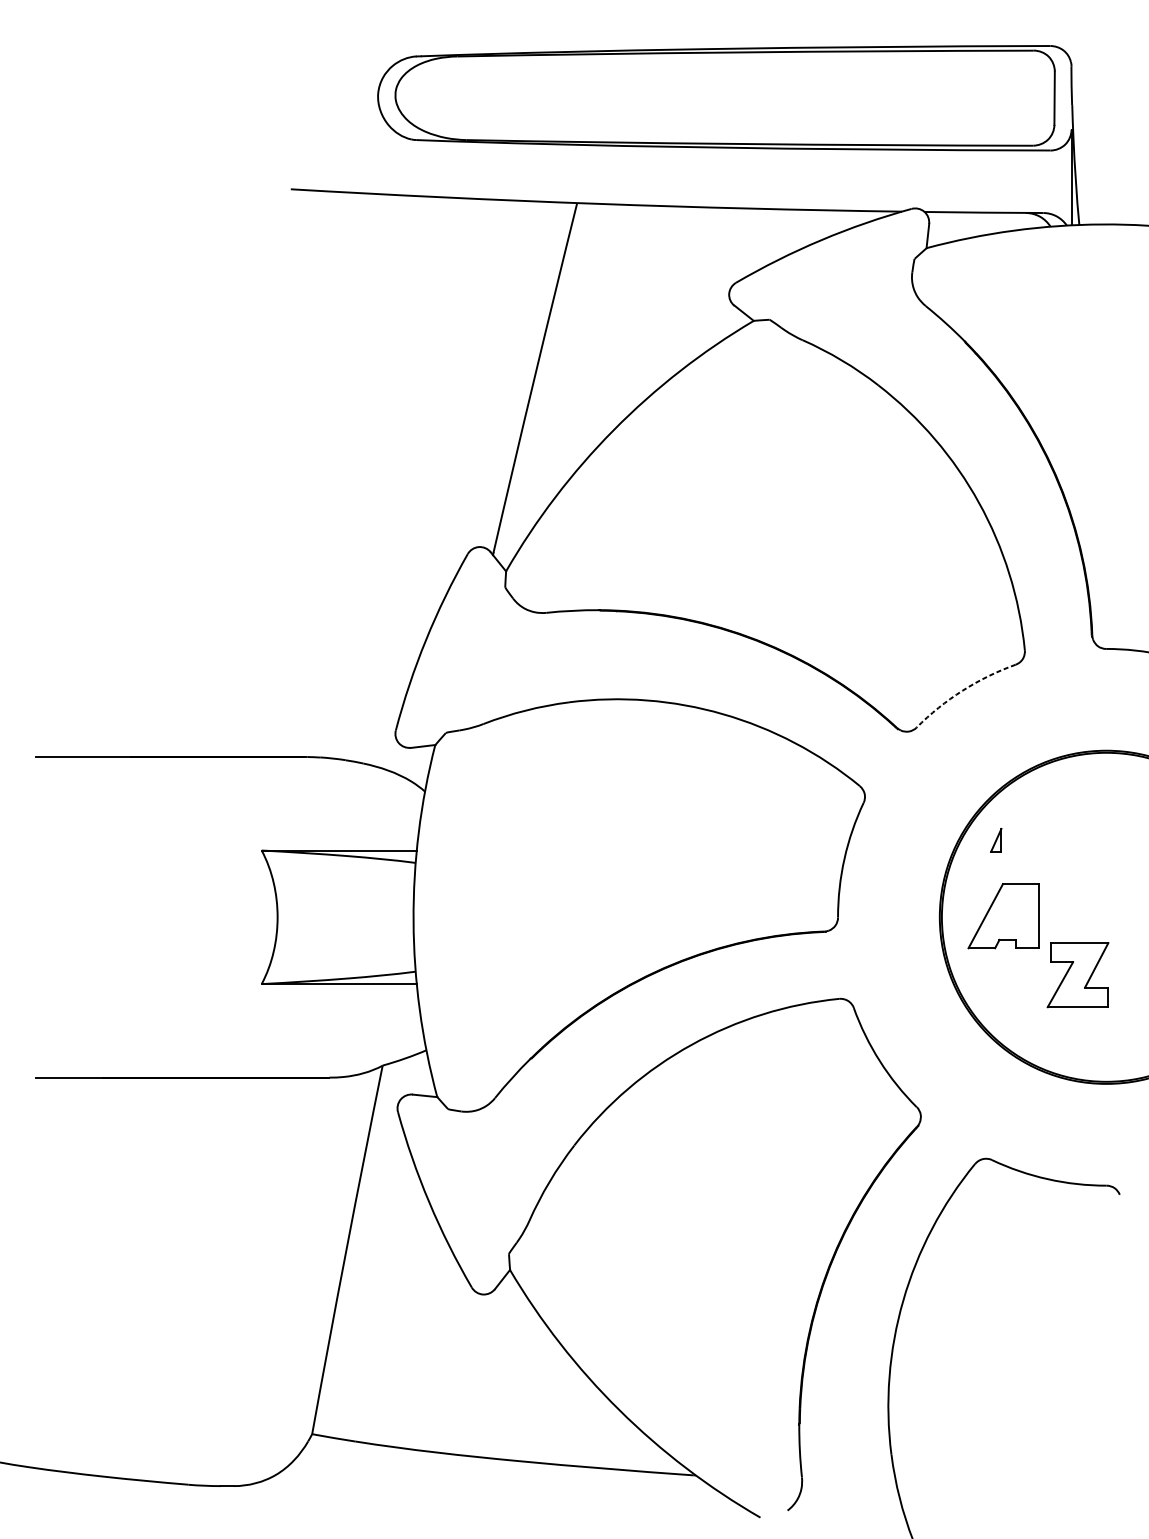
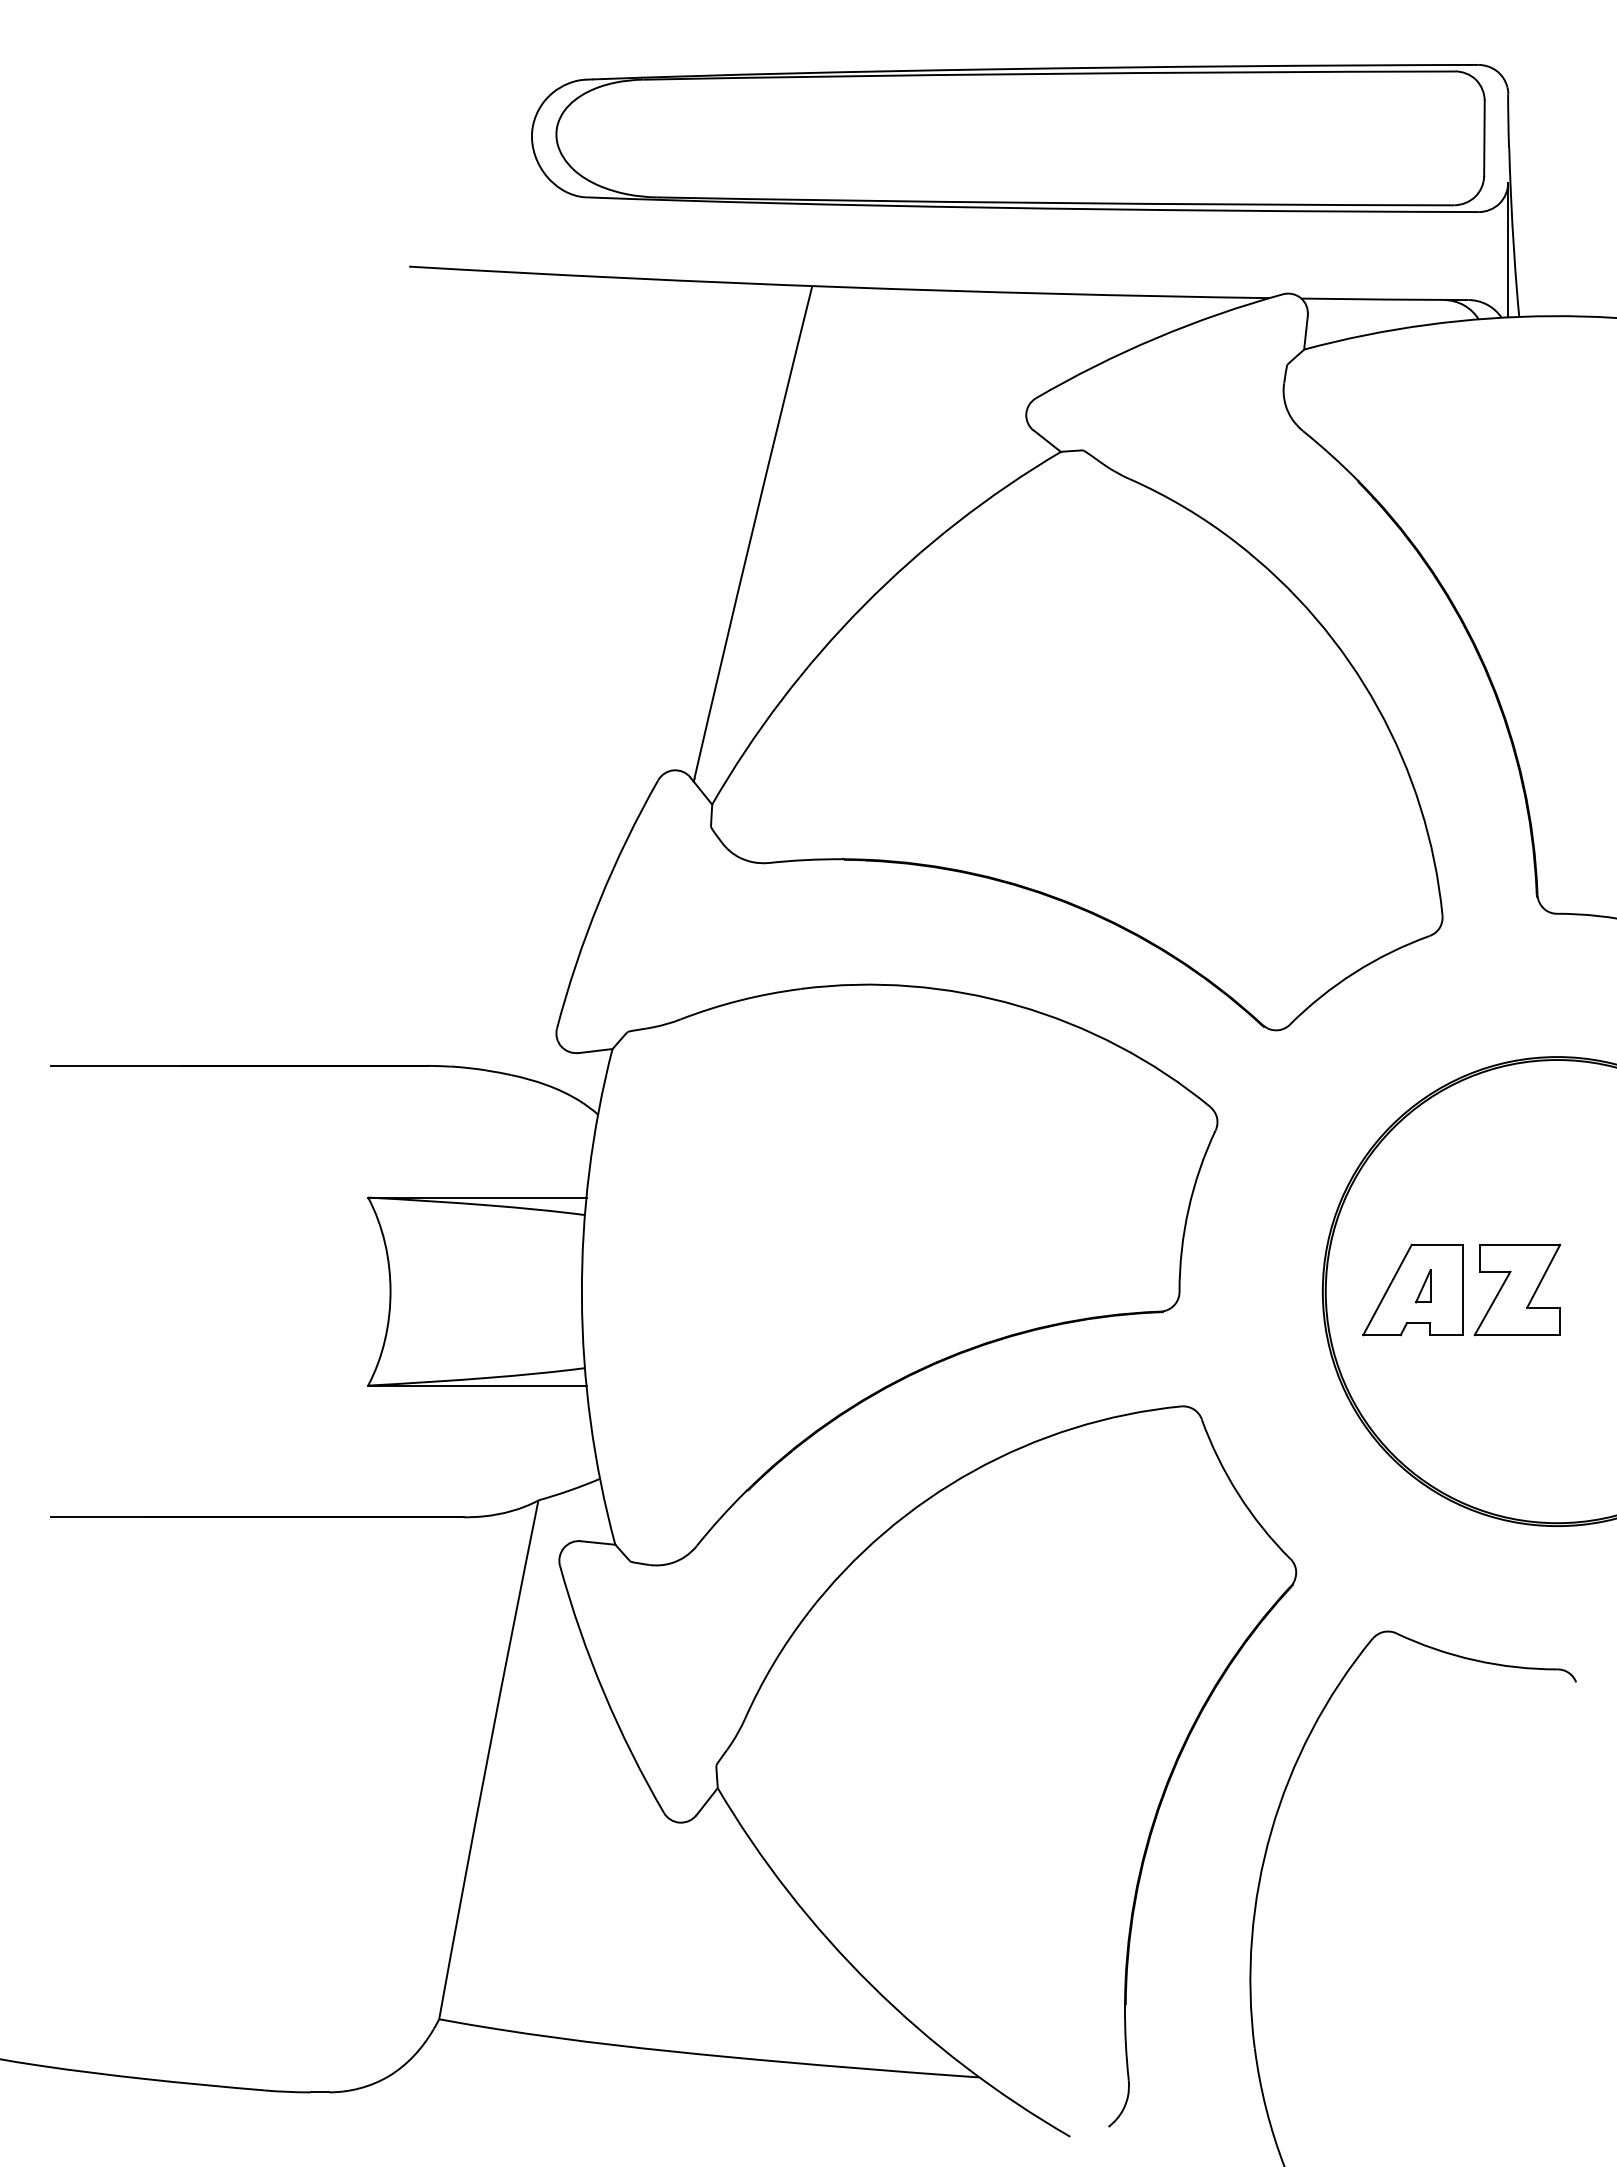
arc: (962, 690) -> (1354, 972), dashed -> solid
part: (996, 840) -> (1423, 1286), moved
part: (1078, 974) -> (1517, 1289), moved

